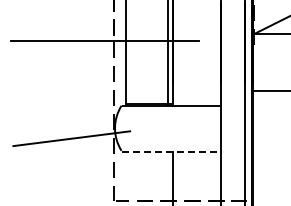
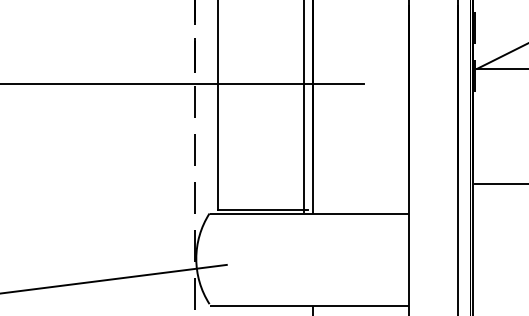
line: (171, 151) -> (309, 305), dashed -> solid

